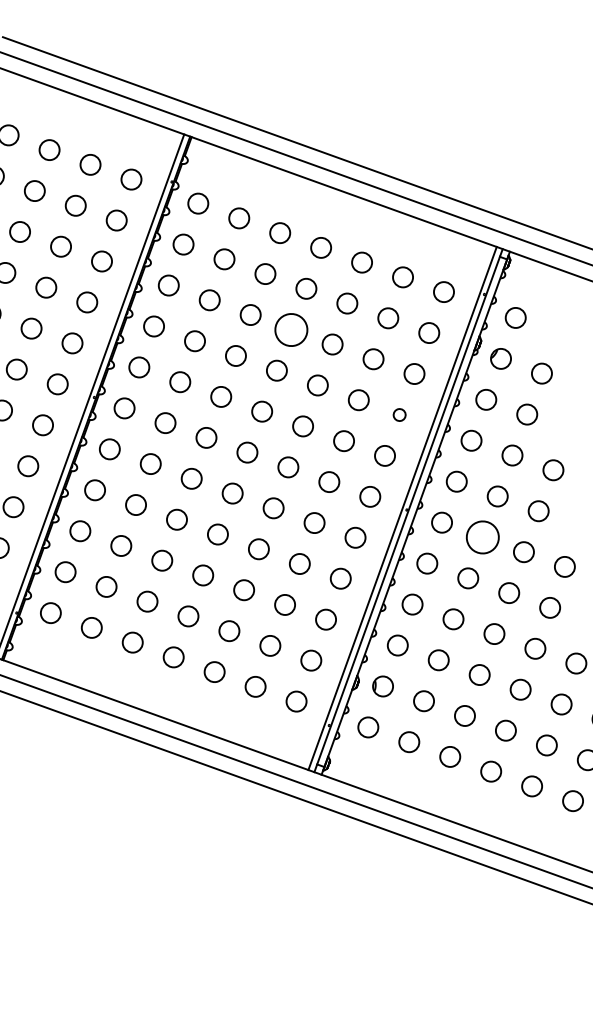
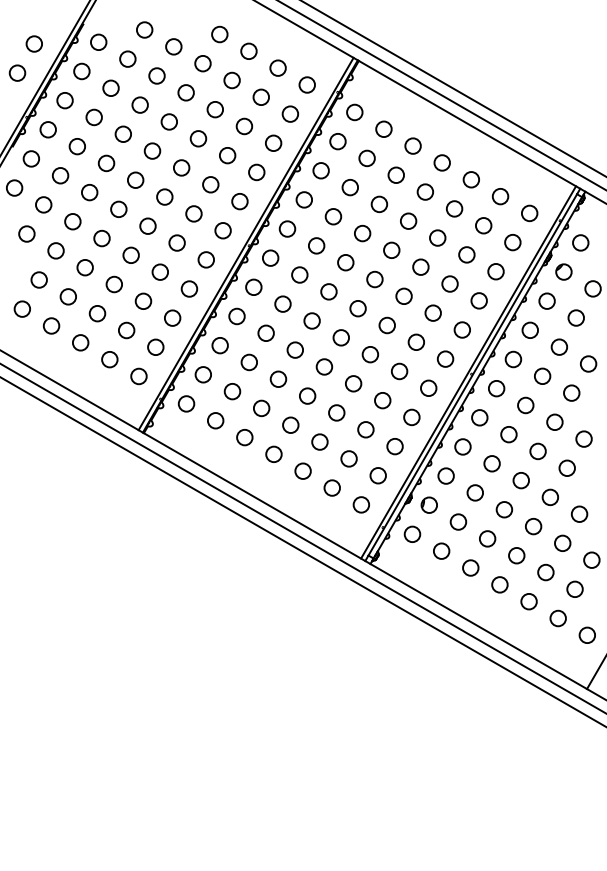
circle: (291, 328) -> (408, 220), size x0.62
circle: (398, 414) -> (478, 300), size x1.67
circle: (482, 537) -> (525, 405), size x0.62

